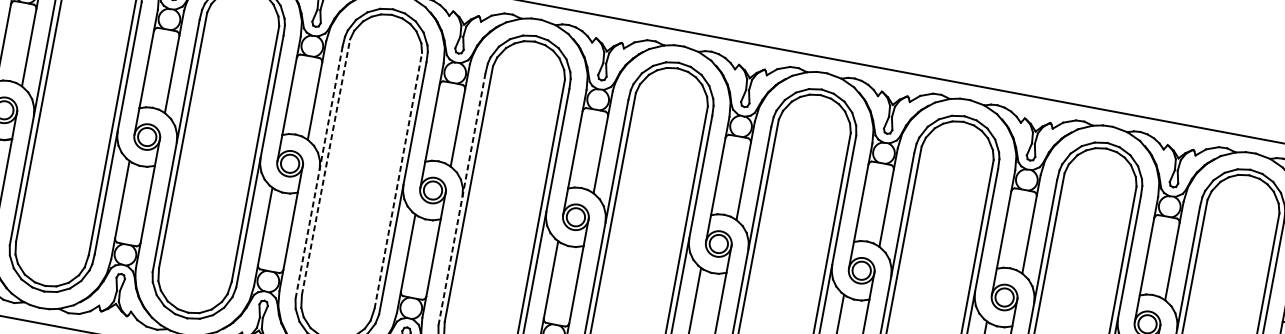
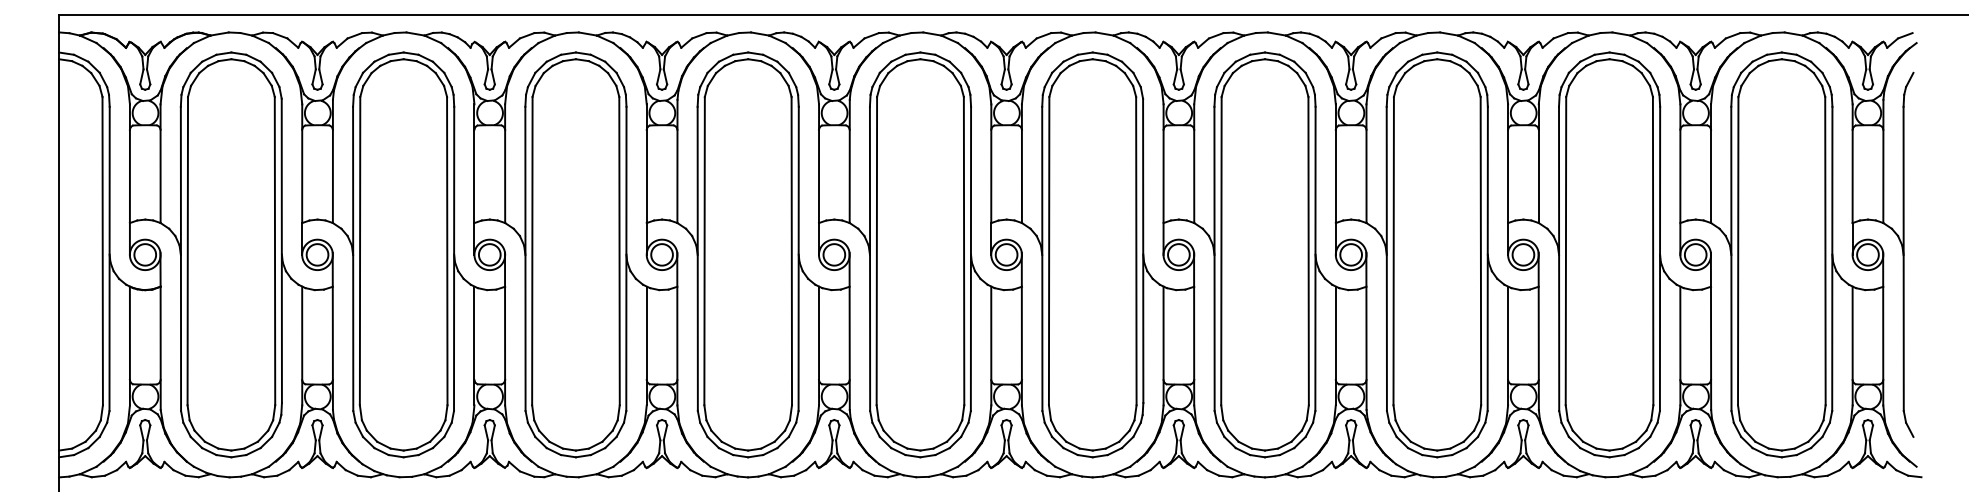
line: (326, 166) -> (532, 250), dashed -> solid
line: (319, 173) -> (525, 259), dashed -> solid
line: (398, 180) -> (619, 250), dashed -> solid
line: (461, 199) -> (697, 259), dashed -> solid

